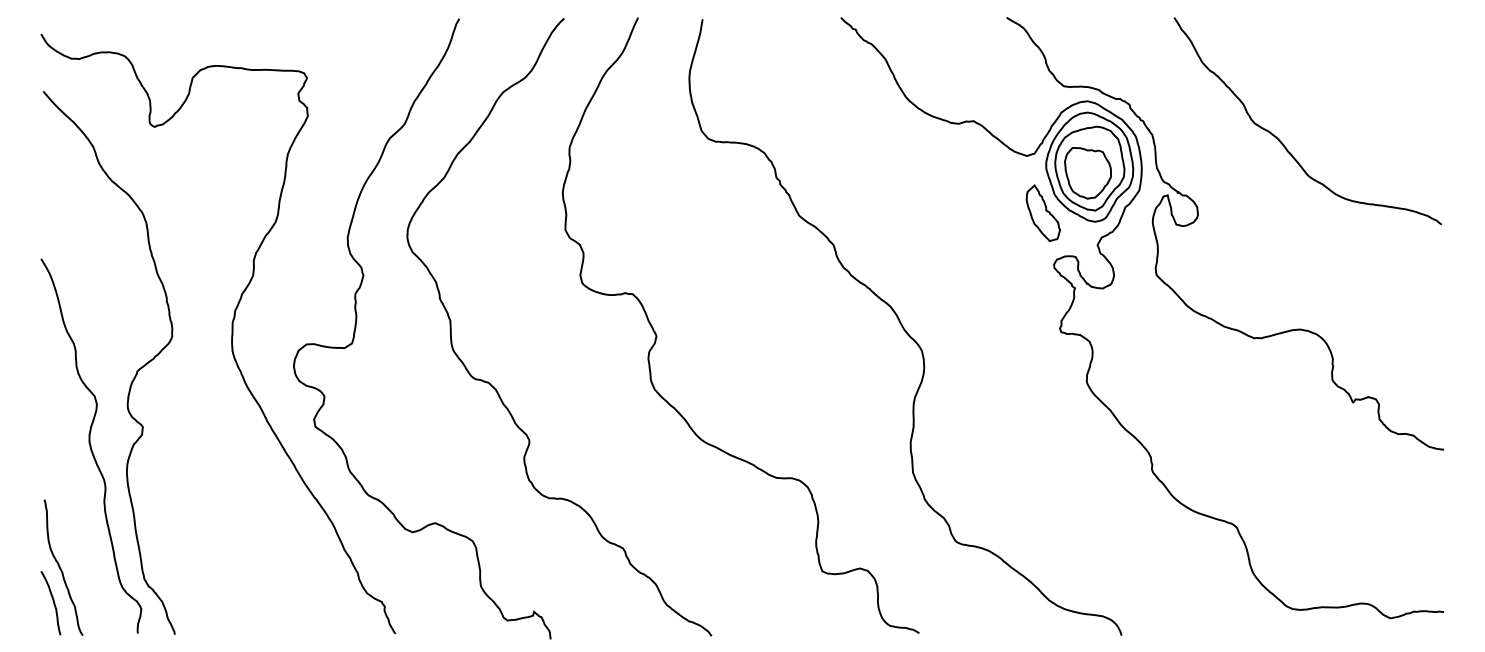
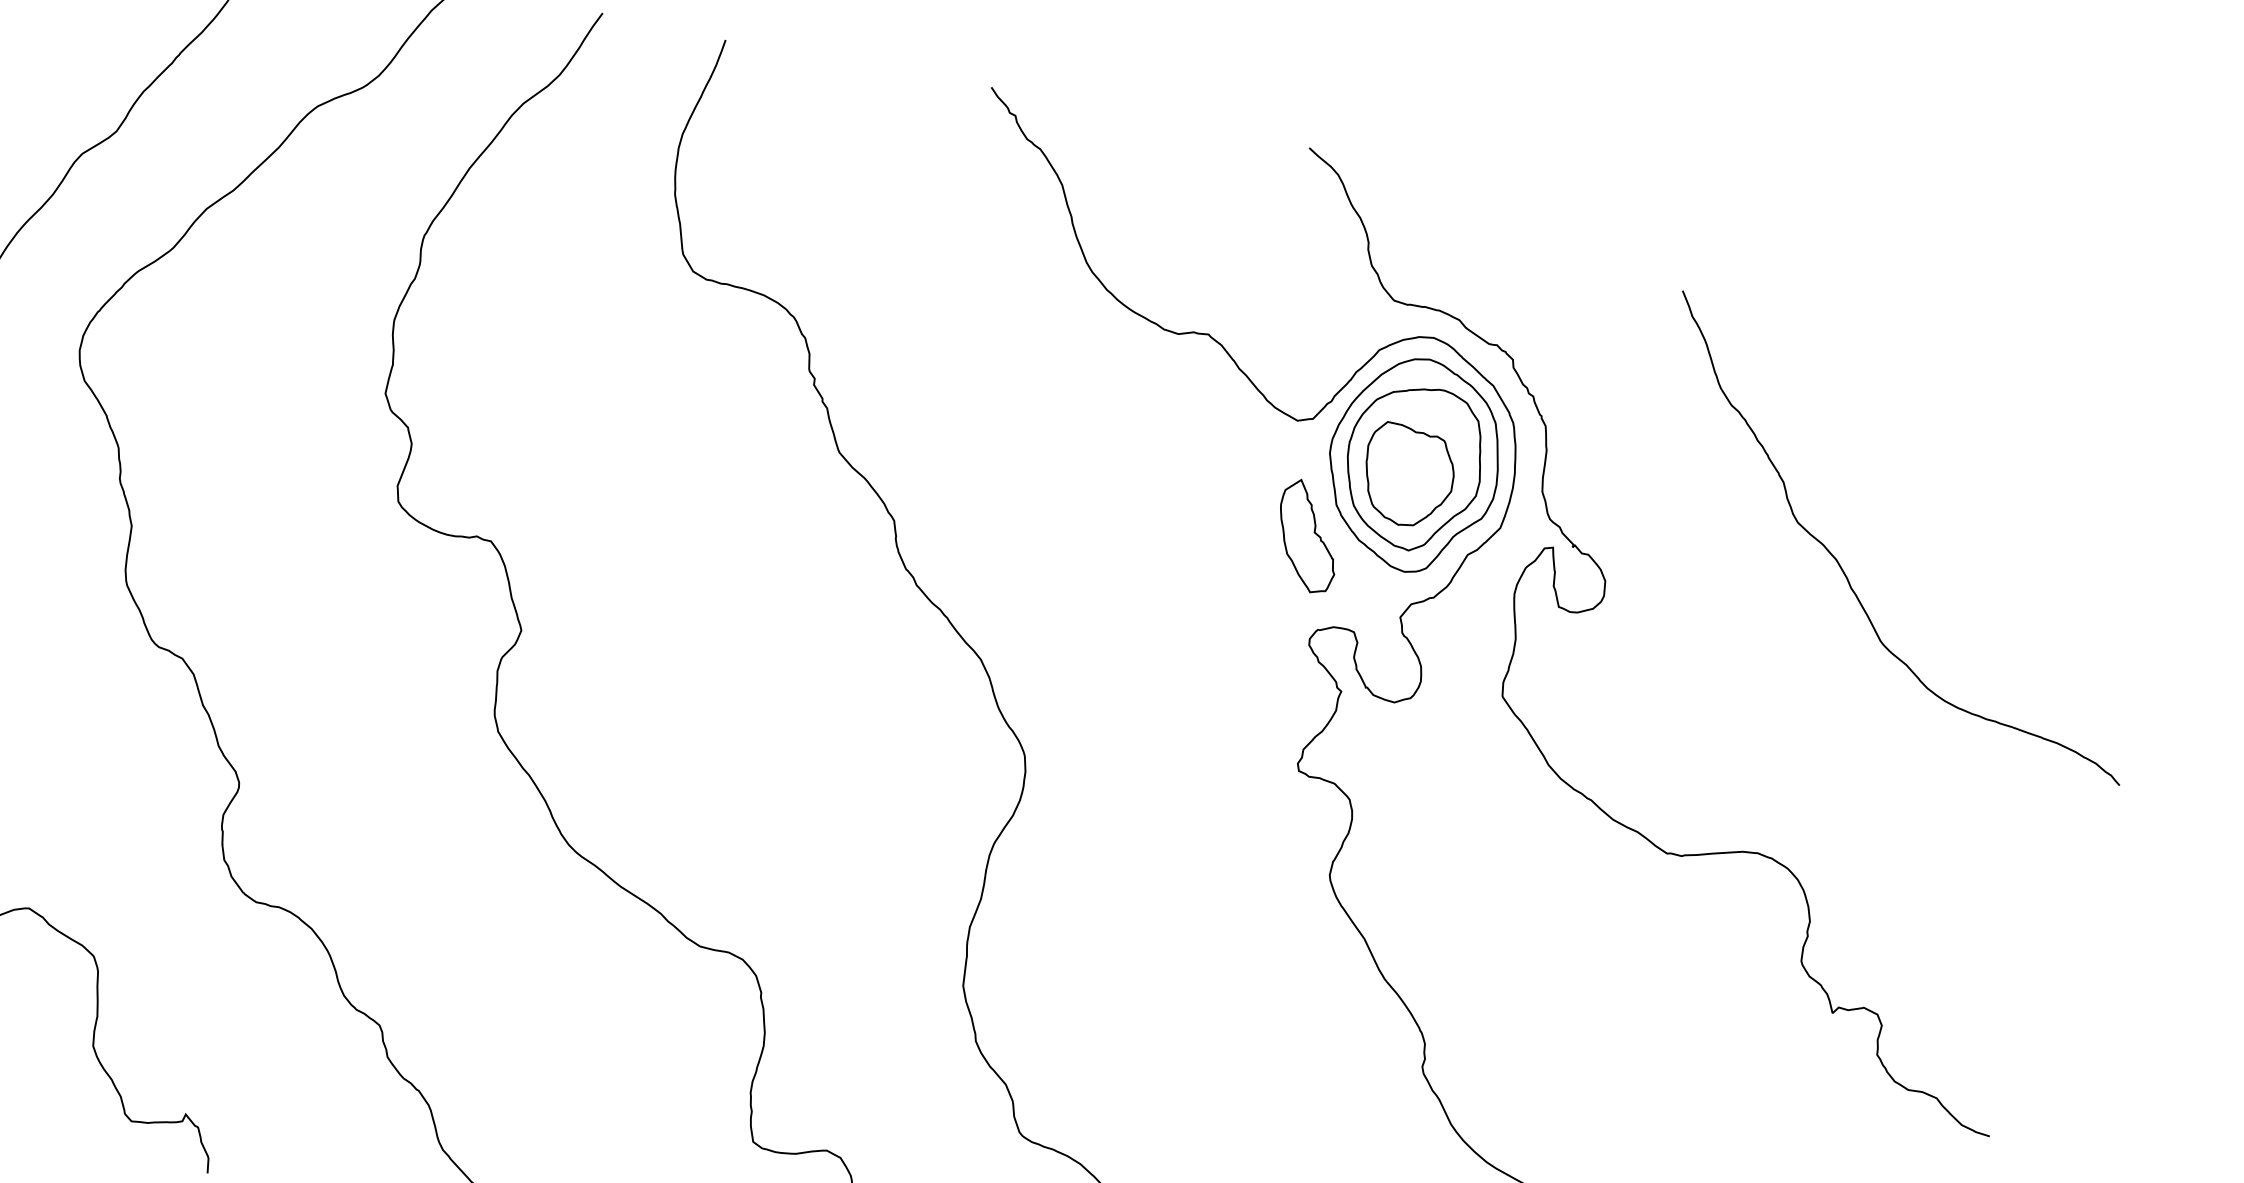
curve: (1284, 144) -> (1847, 574), moved

